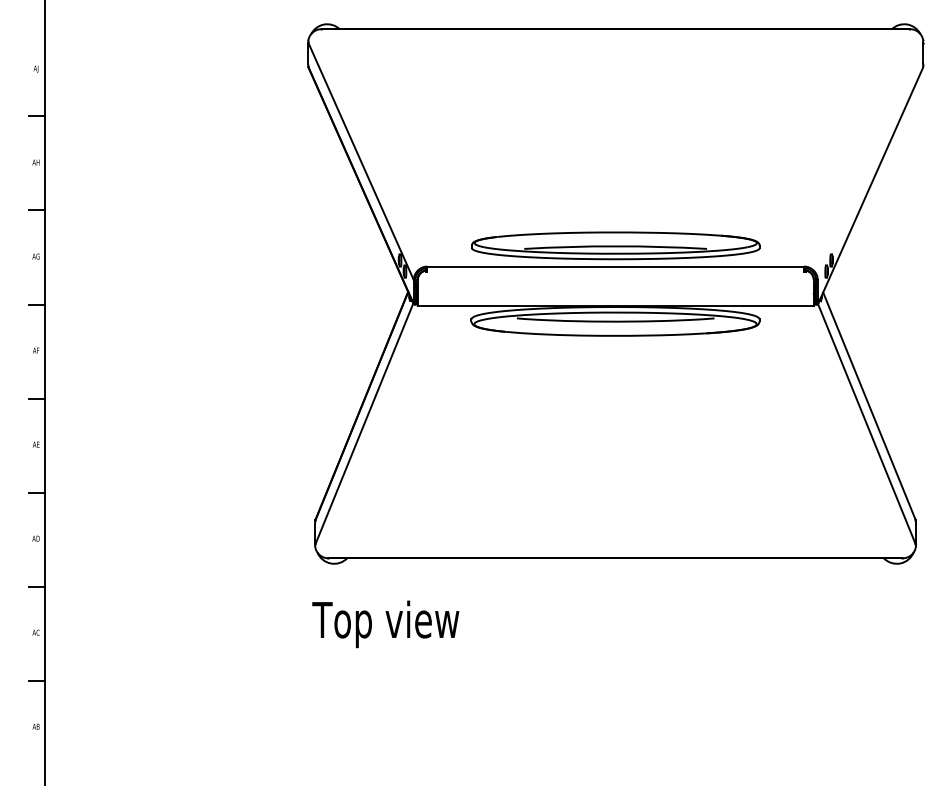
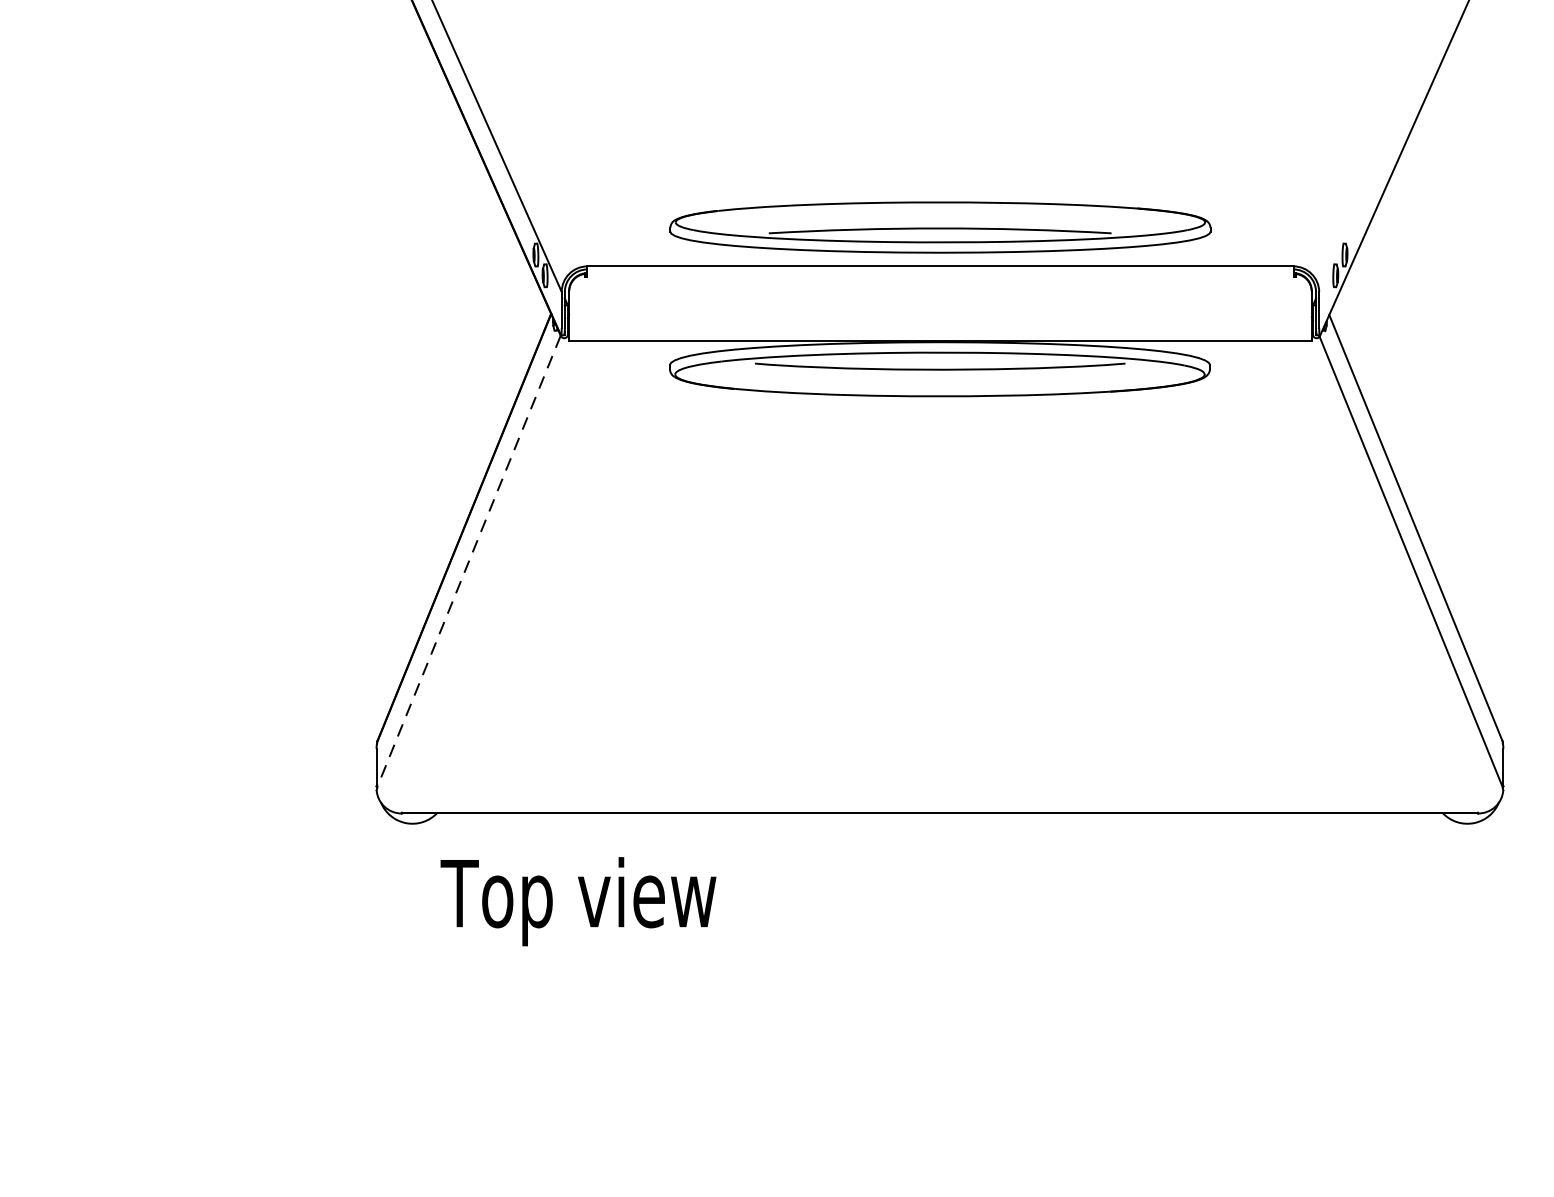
line: (364, 424) -> (469, 562), solid -> dashed
text: (385, 624) -> (577, 901), moved

